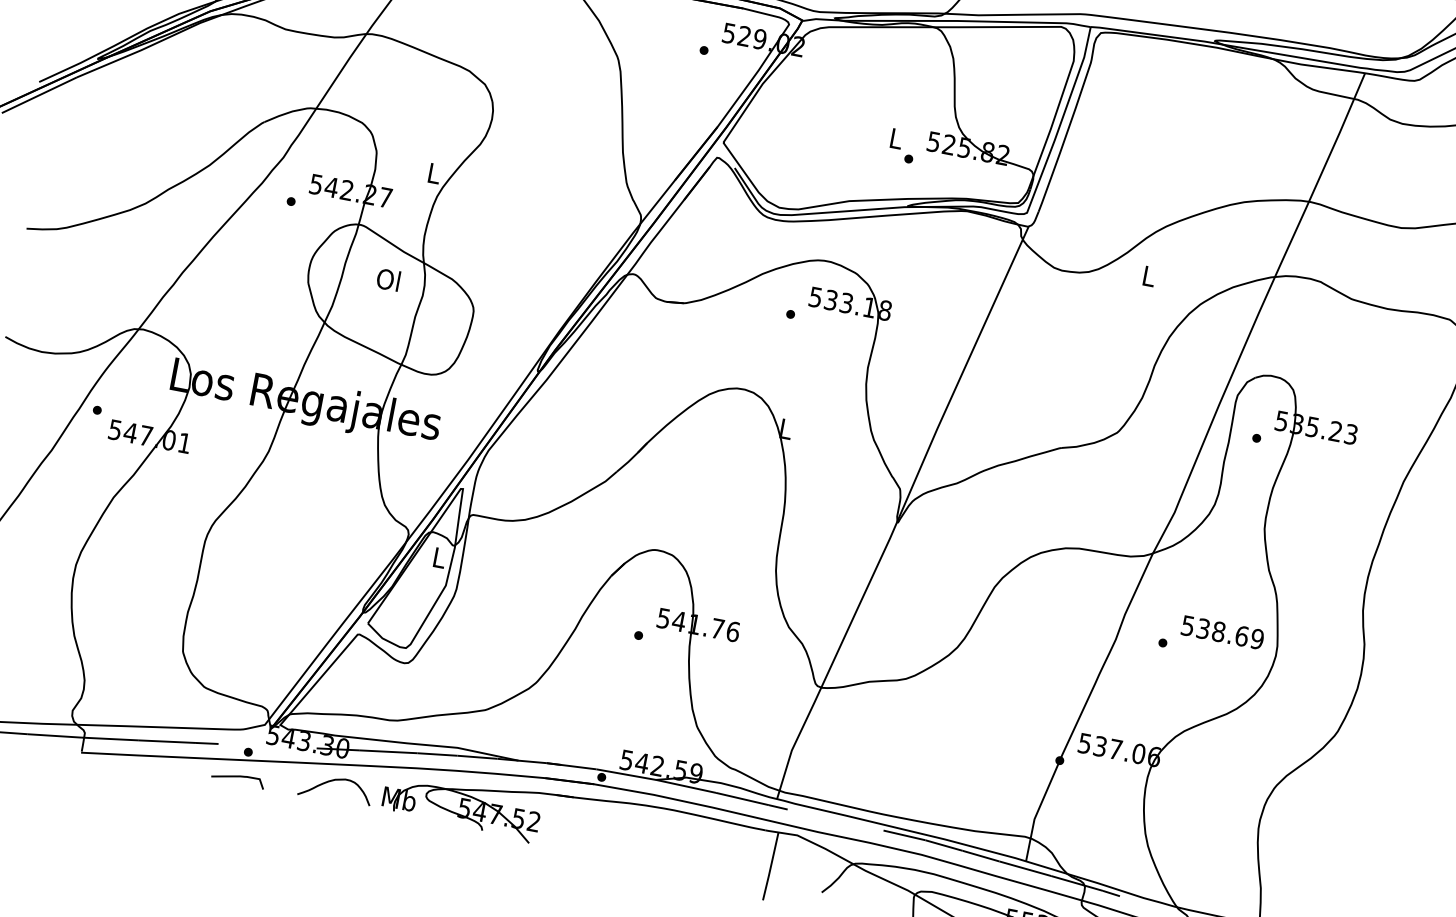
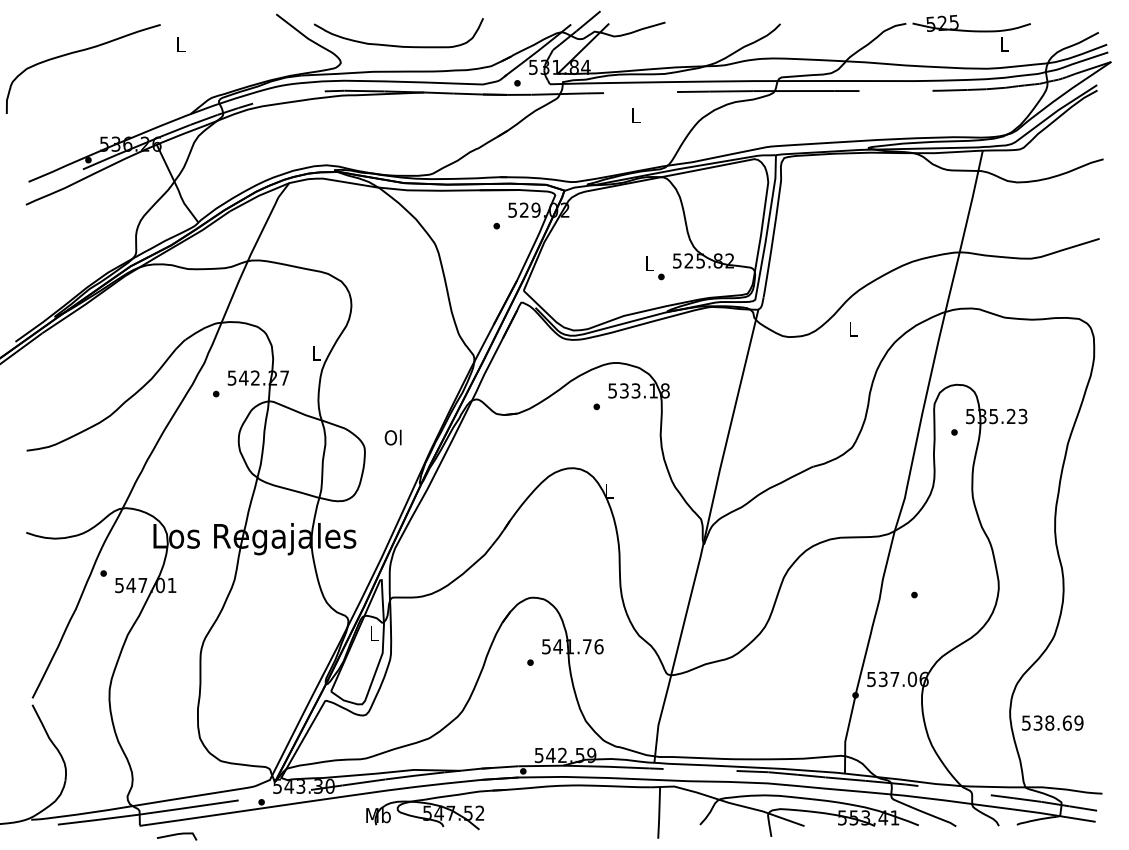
text: (387, 279) -> (392, 437), moved
text: (1222, 631) -> (1052, 722), moved
curve: (237, 777) -> (176, 835), moved
curve: (335, 781) -> (329, 811), removed

